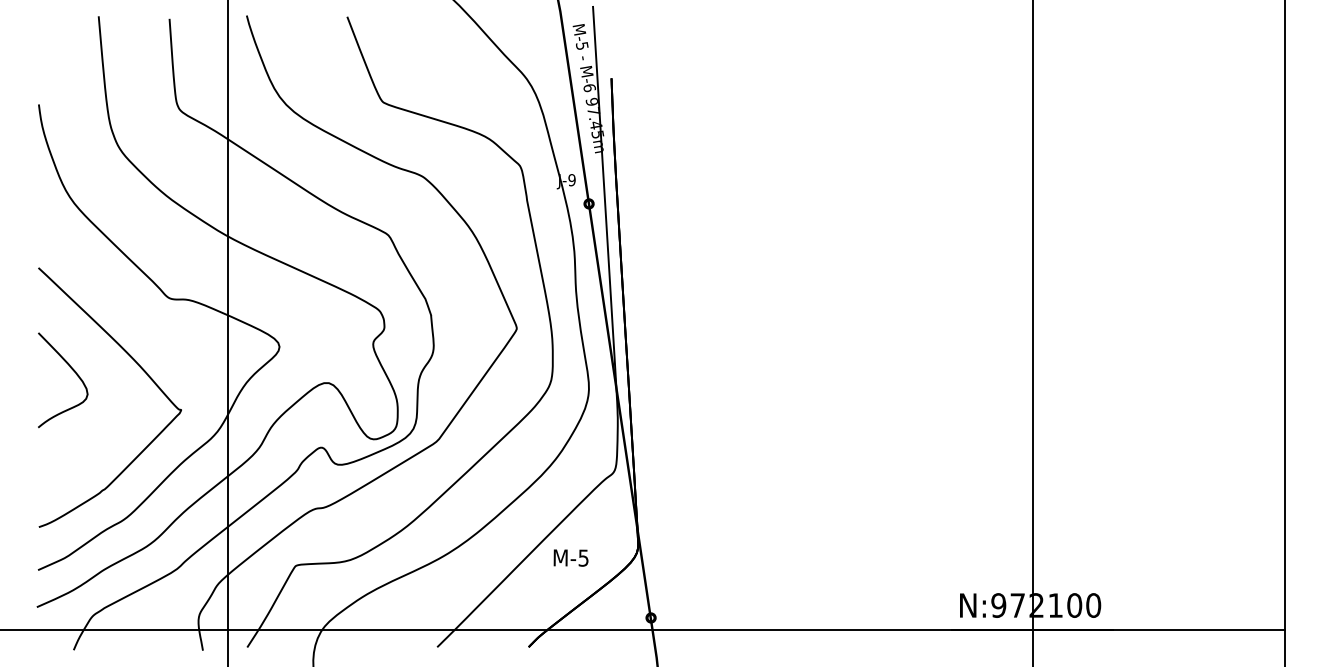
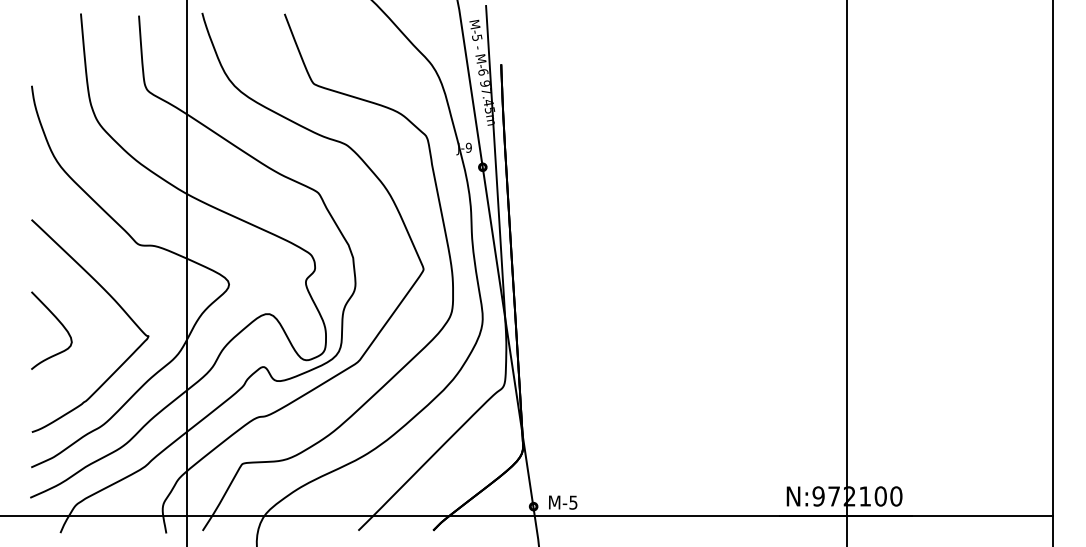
curve: (72, 370) -> (59, 322), moved
text: (570, 557) -> (562, 502), moved

